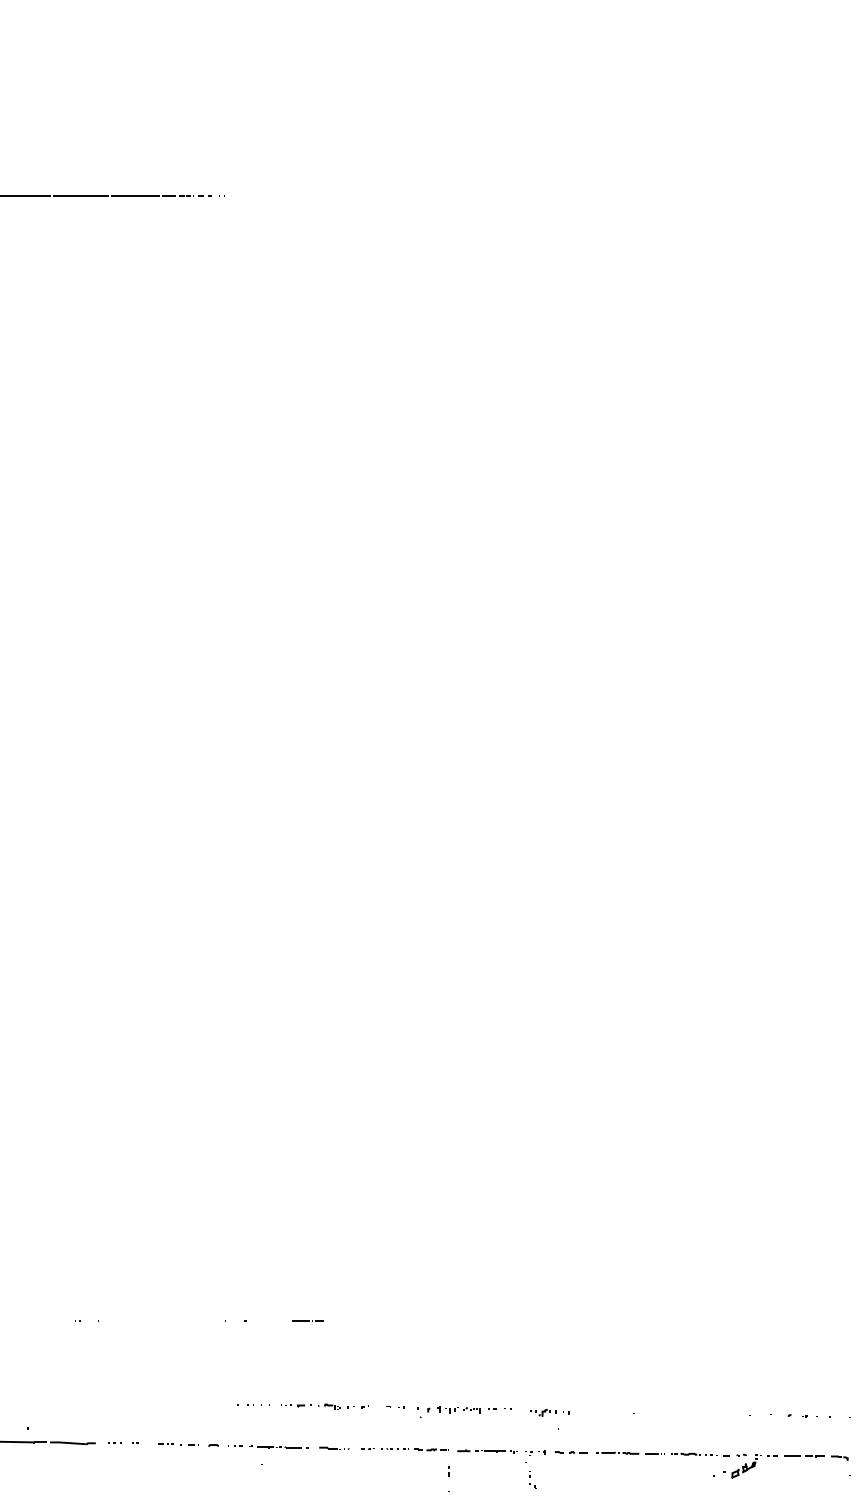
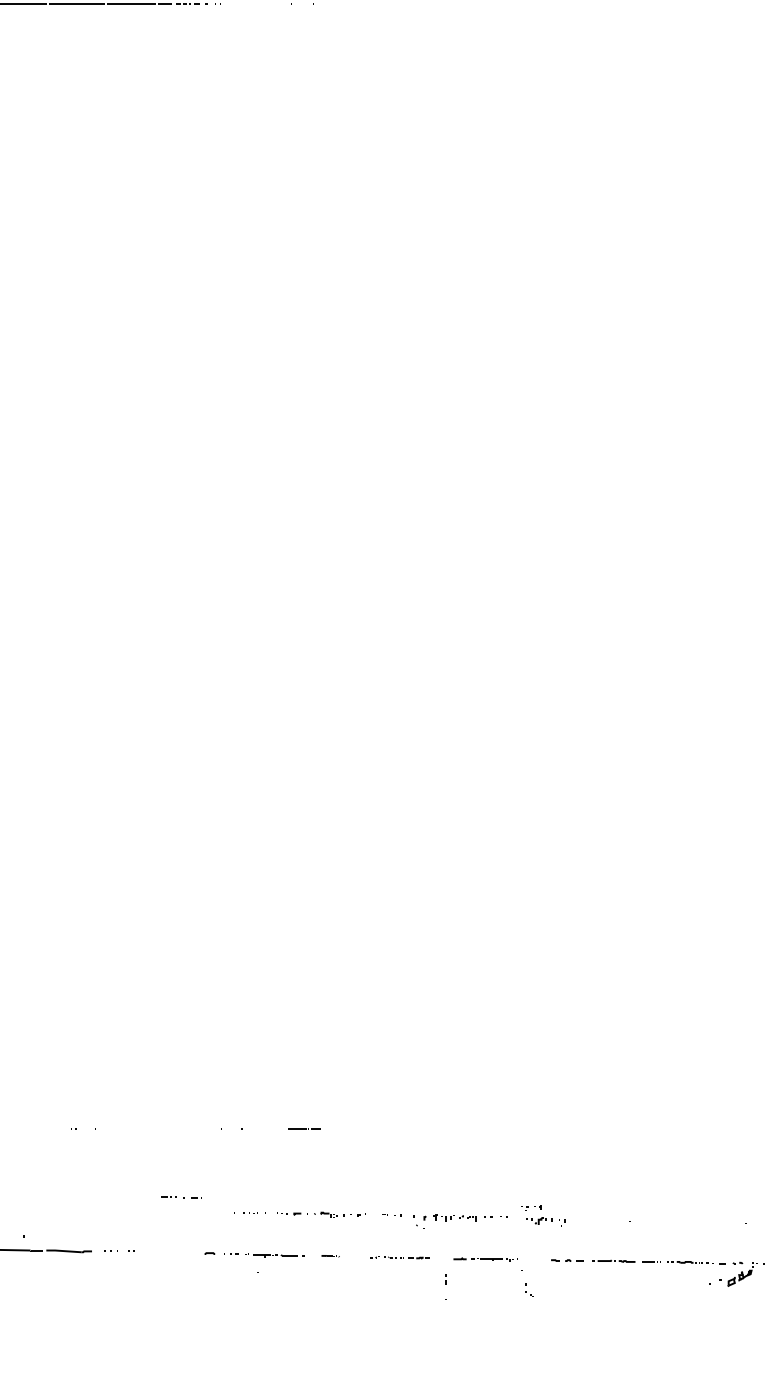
part: (178, 1444) -> (181, 1197), moved
part: (334, 1447) -> (330, 1255), size x0.6
part: (404, 1449) -> (400, 1257), size x0.7
part: (535, 1452) -> (531, 1207), moved

